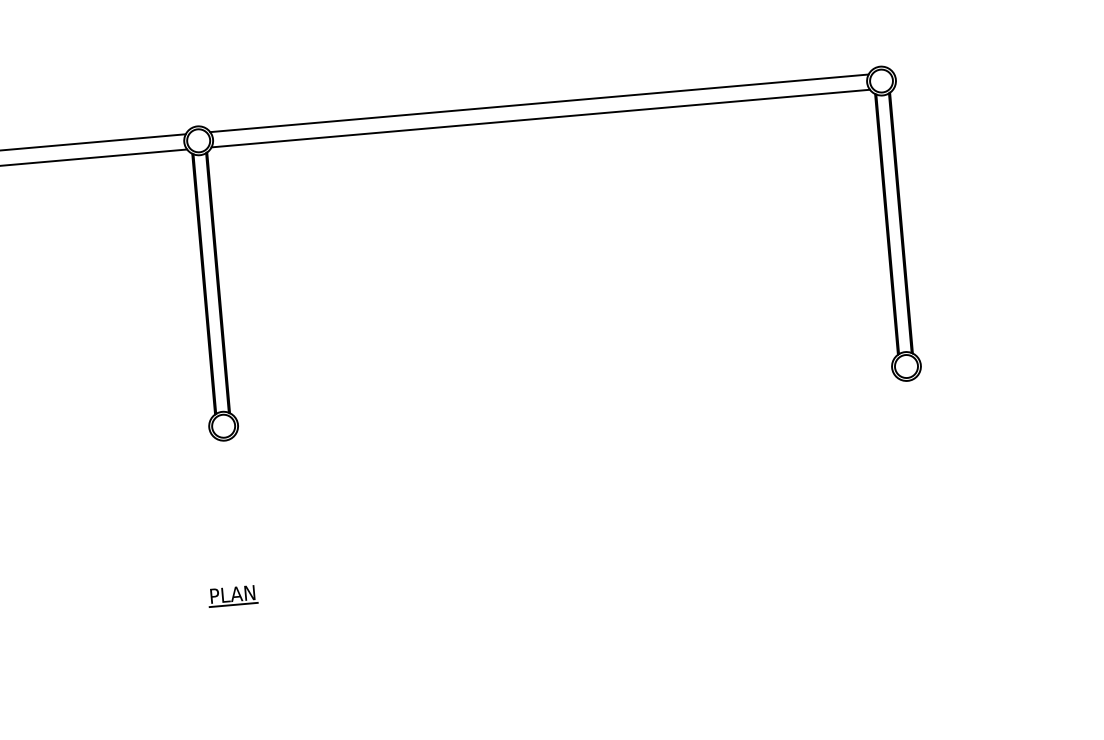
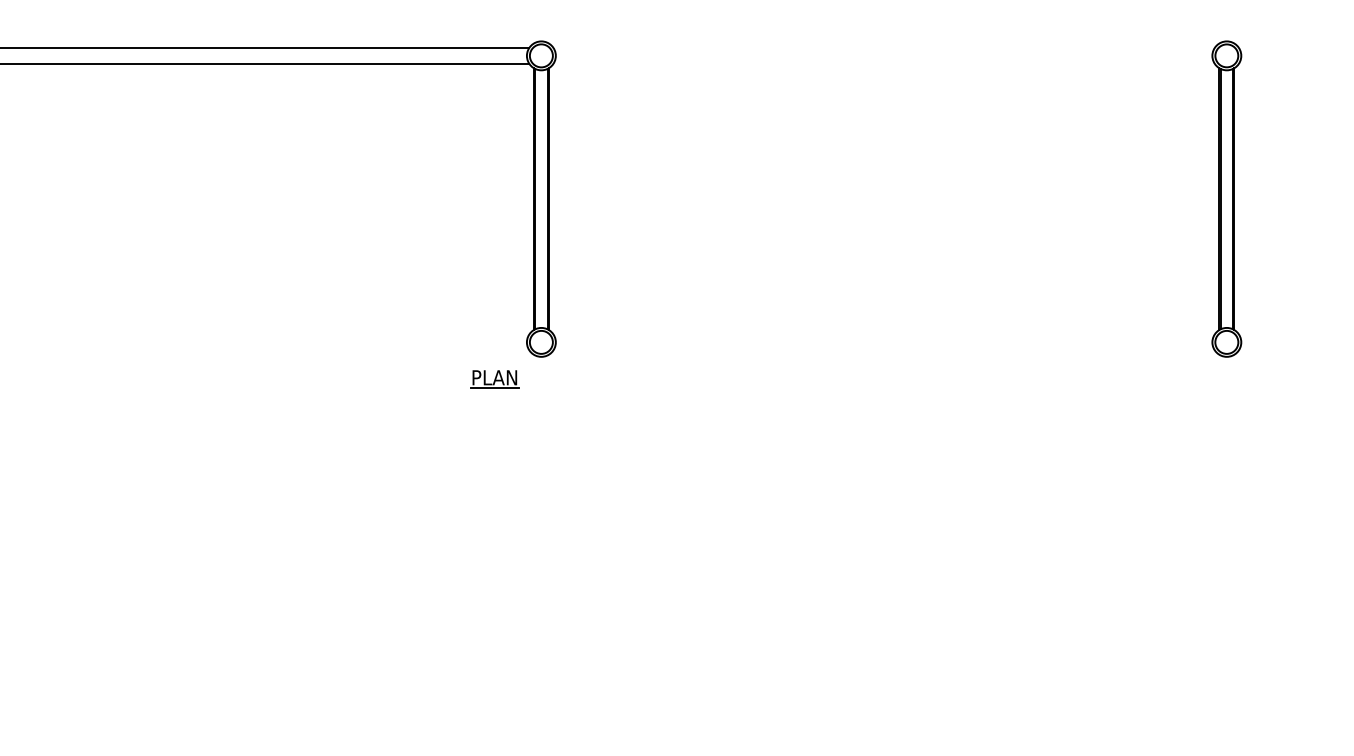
line: (538, 103) -> (883, 48), removed
line: (540, 118) -> (883, 63), removed
part: (232, 596) -> (494, 379), moved

